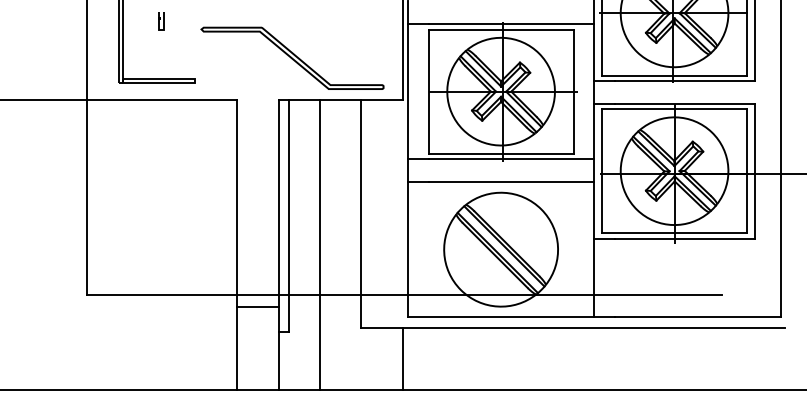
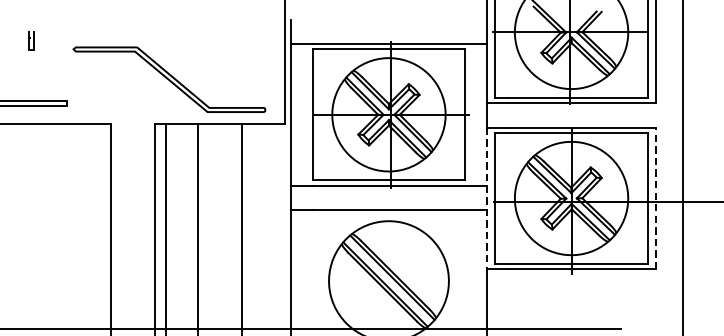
line: (754, 170) -> (655, 197), solid -> dashed
line: (594, 171) -> (487, 198), solid -> dashed

